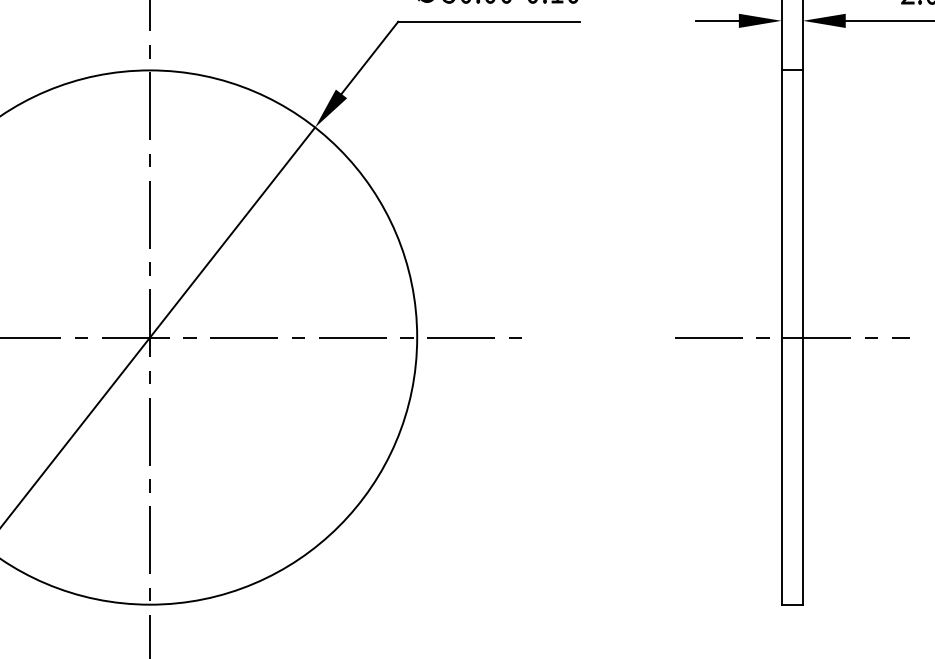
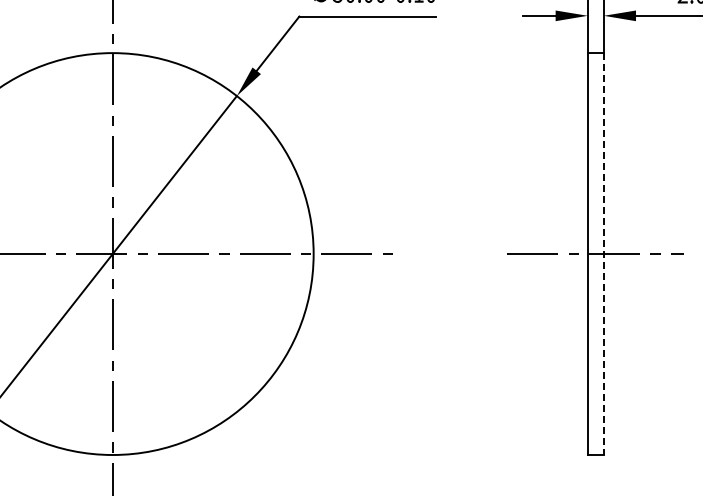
line: (802, 338) -> (603, 254), solid -> dashed

